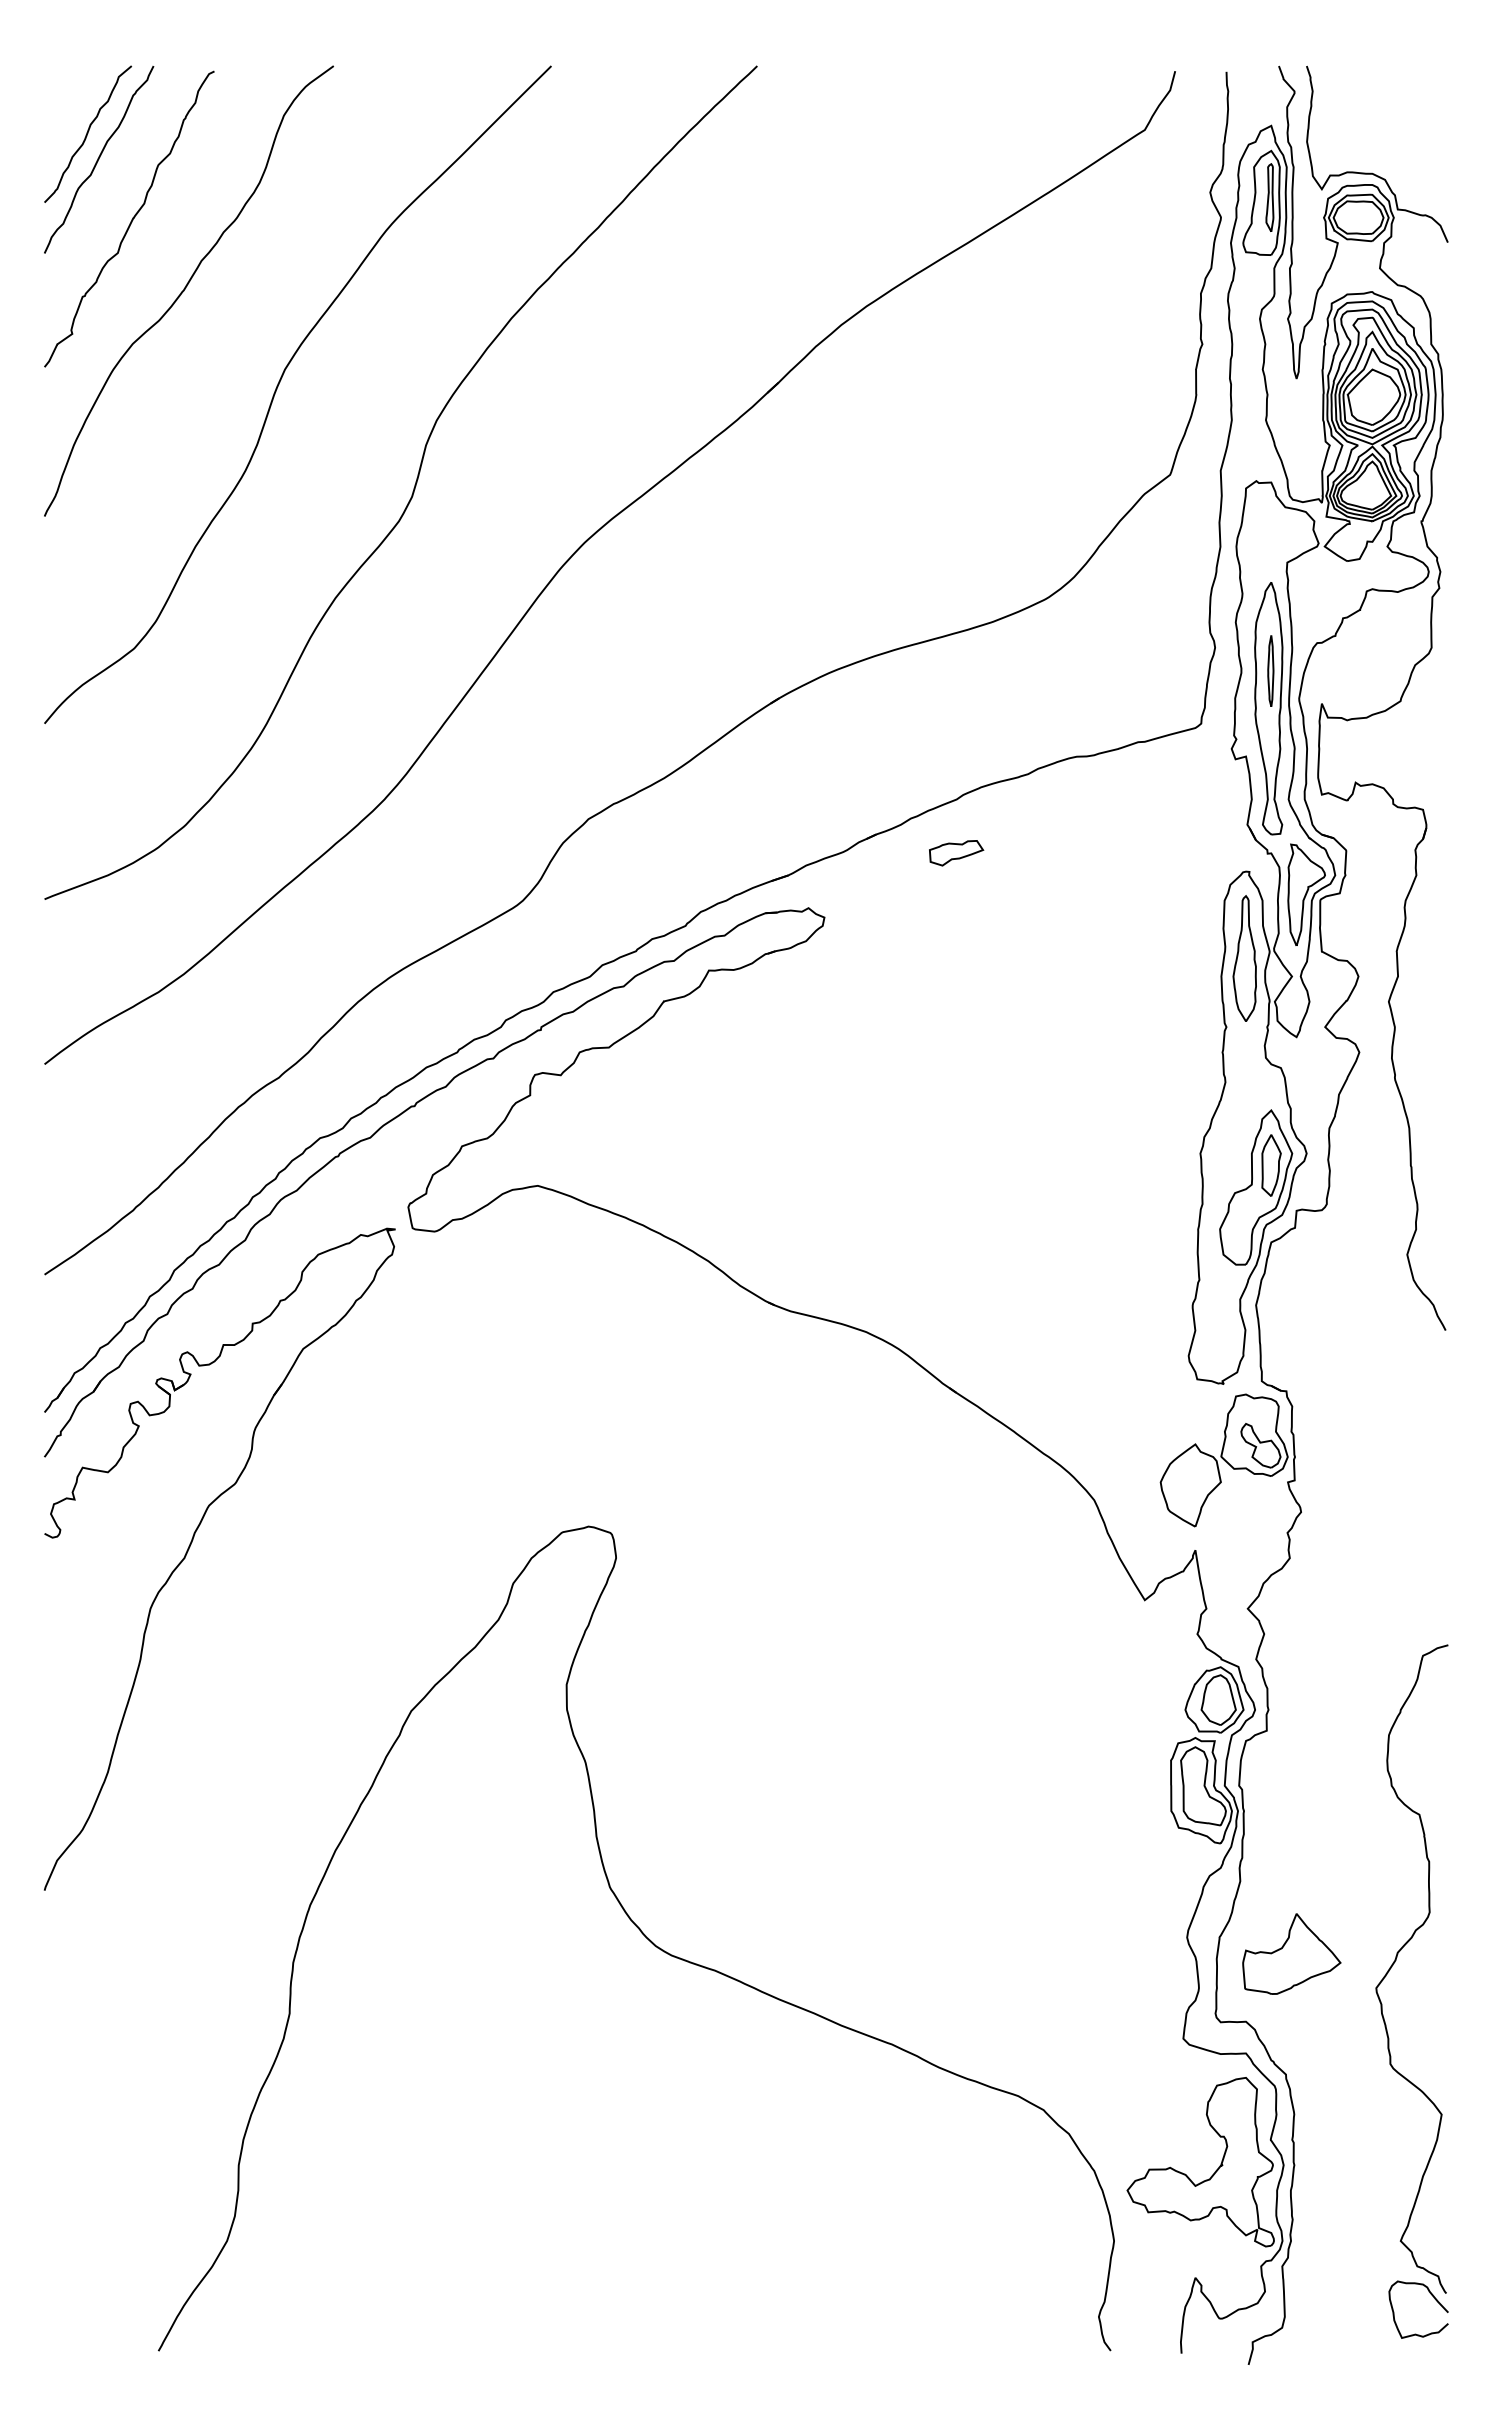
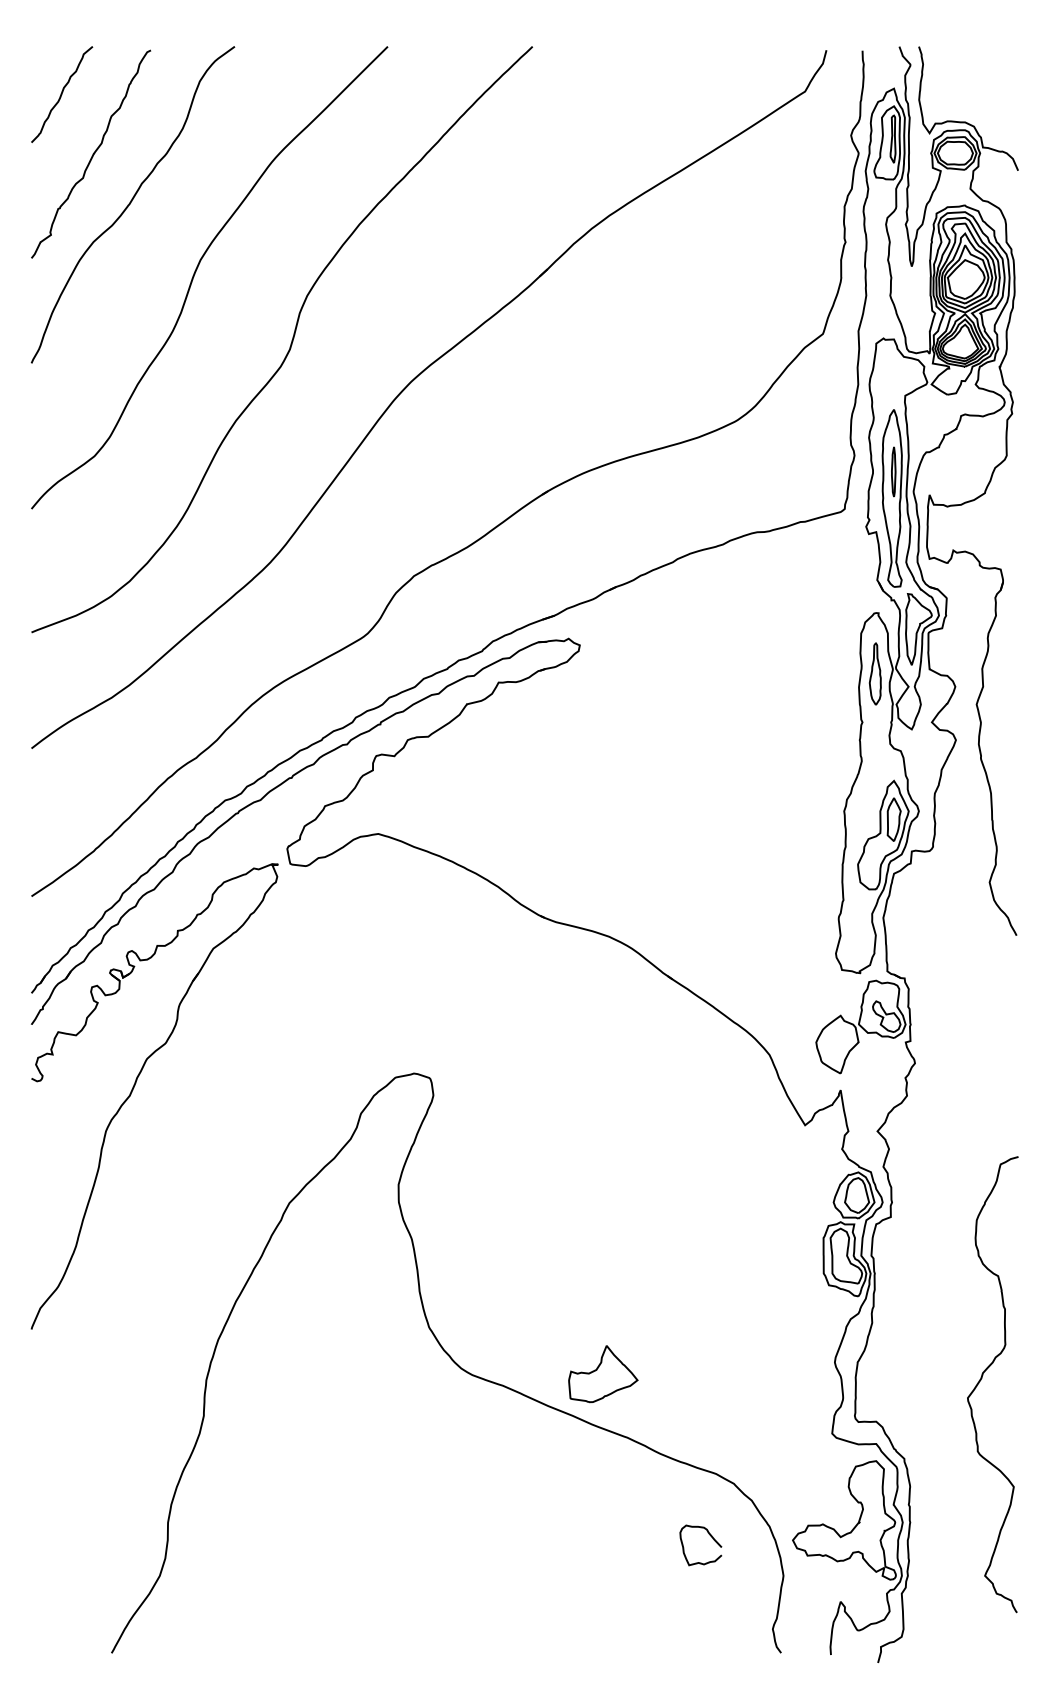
curve: (99, 159) -> (70, 112), removed
part: (956, 853) -> (672, 600), removed
part: (1244, 958) -> (875, 674), size x0.7
part: (1291, 1953) -> (603, 1373), moved
curve: (1434, 2299) -> (712, 1538), moved

